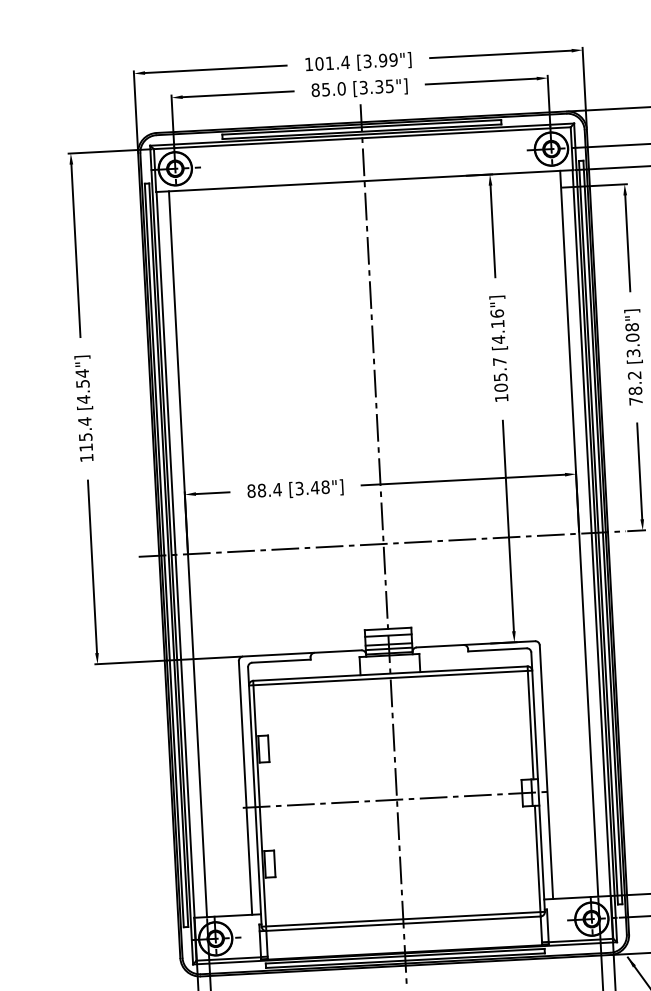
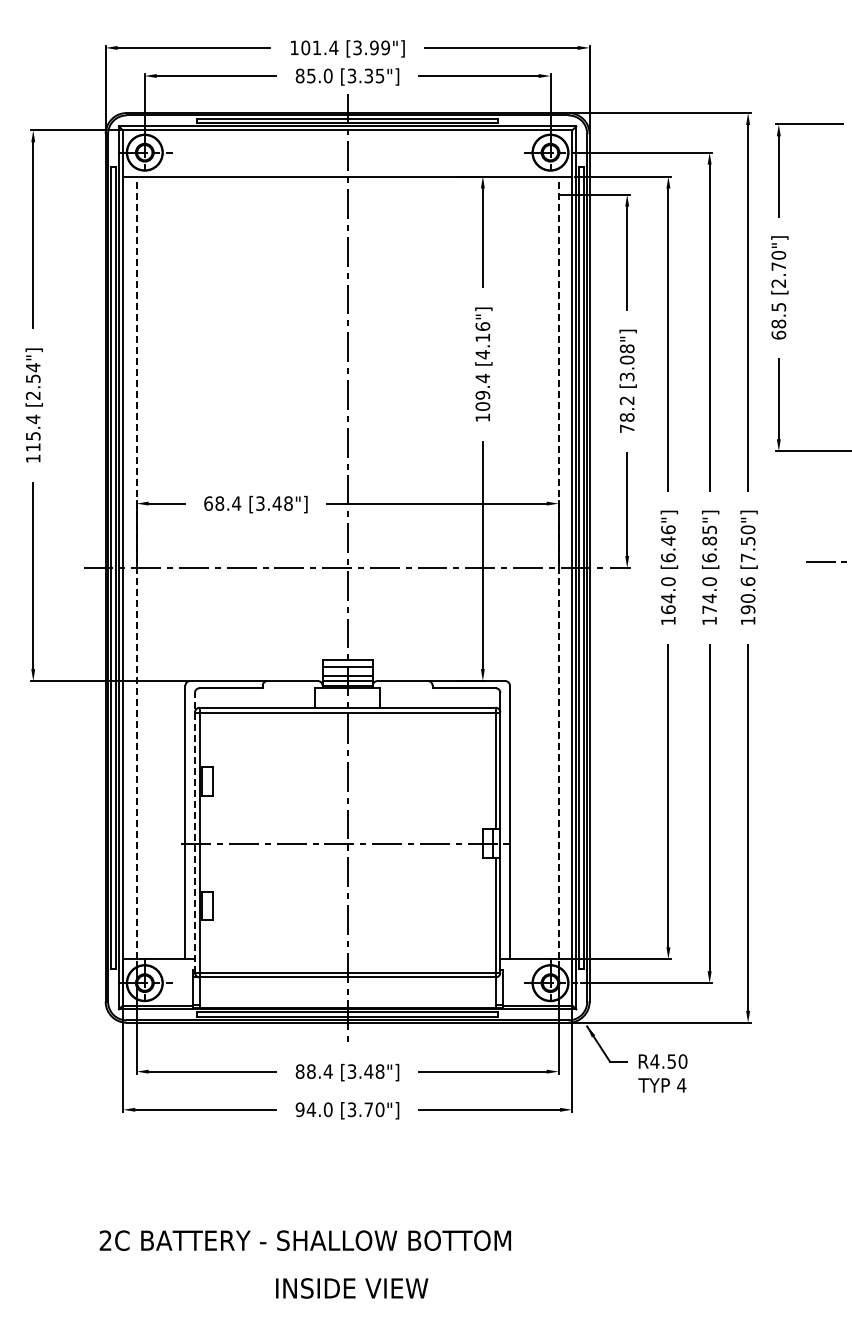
text: (499, 369) -> (482, 386), 105.7 -> 109.4
text: (83, 399) -> (32, 395), [4.54"] -> [2.54"]
text: (251, 491) -> (208, 503), 88.4 -> 68.4
line: (579, 533) -> (558, 567), solid -> dashed
line: (187, 553) -> (136, 567), solid -> dashed
line: (254, 796) -> (194, 832), solid -> dashed

